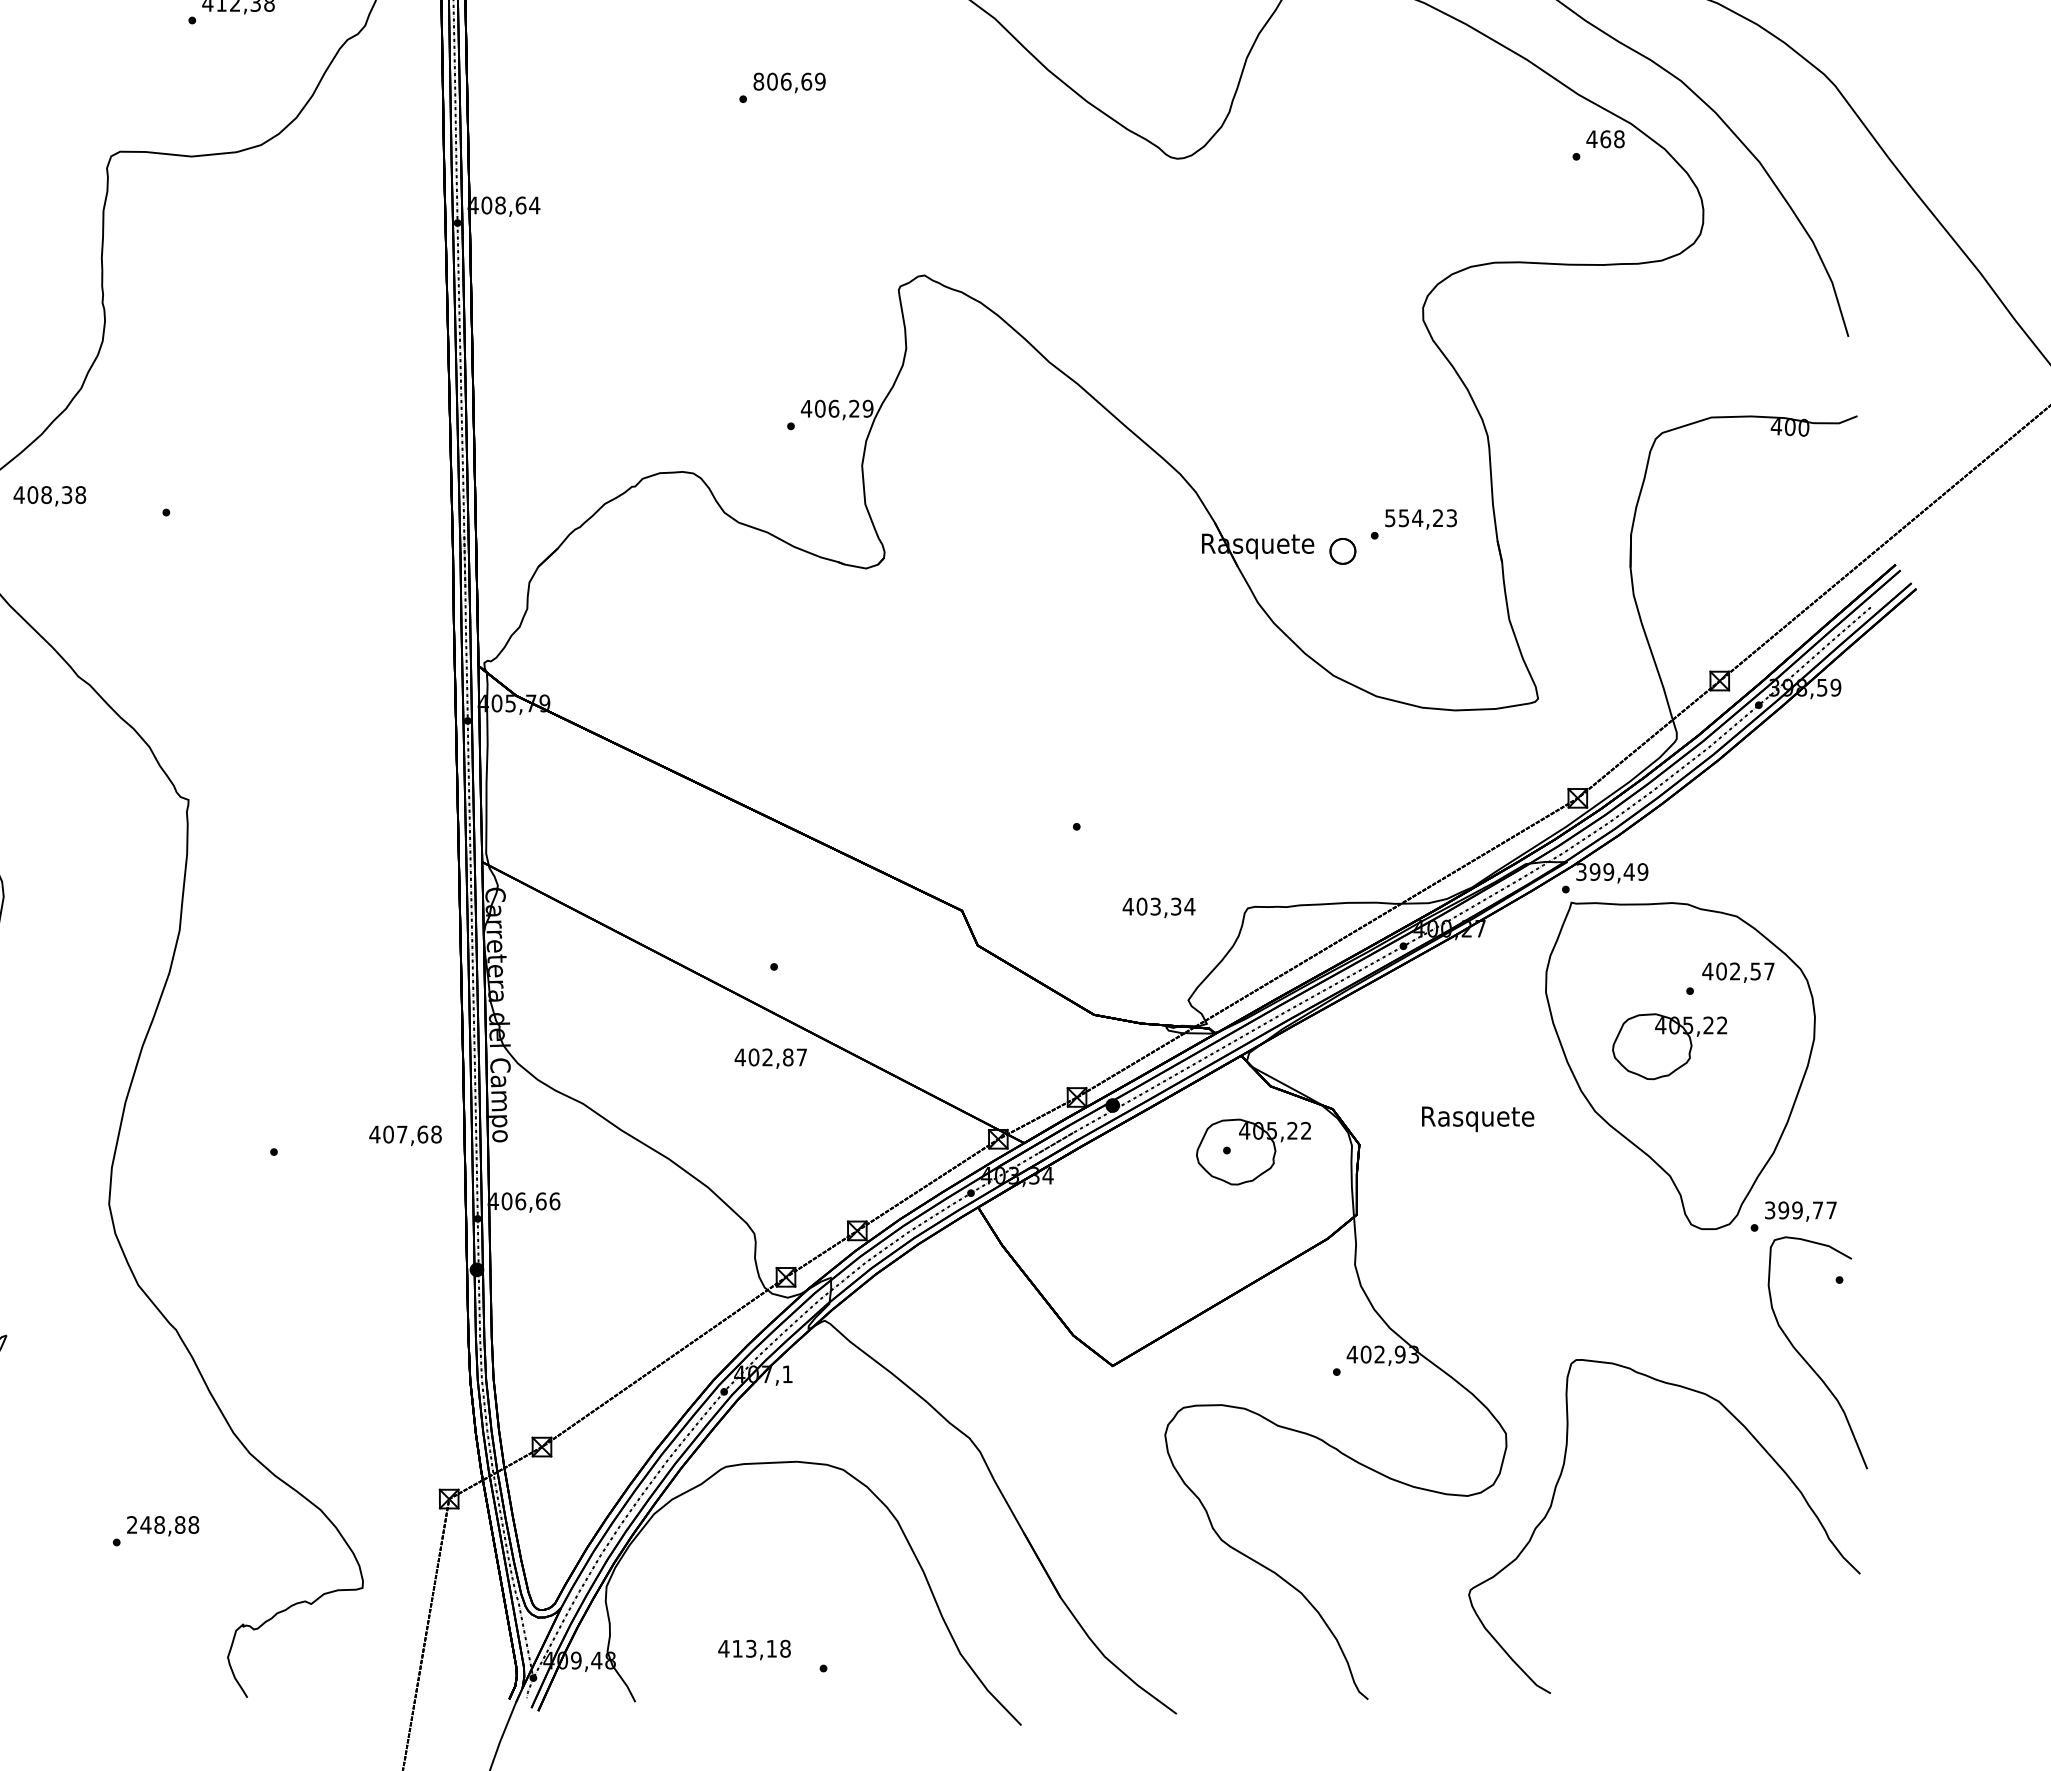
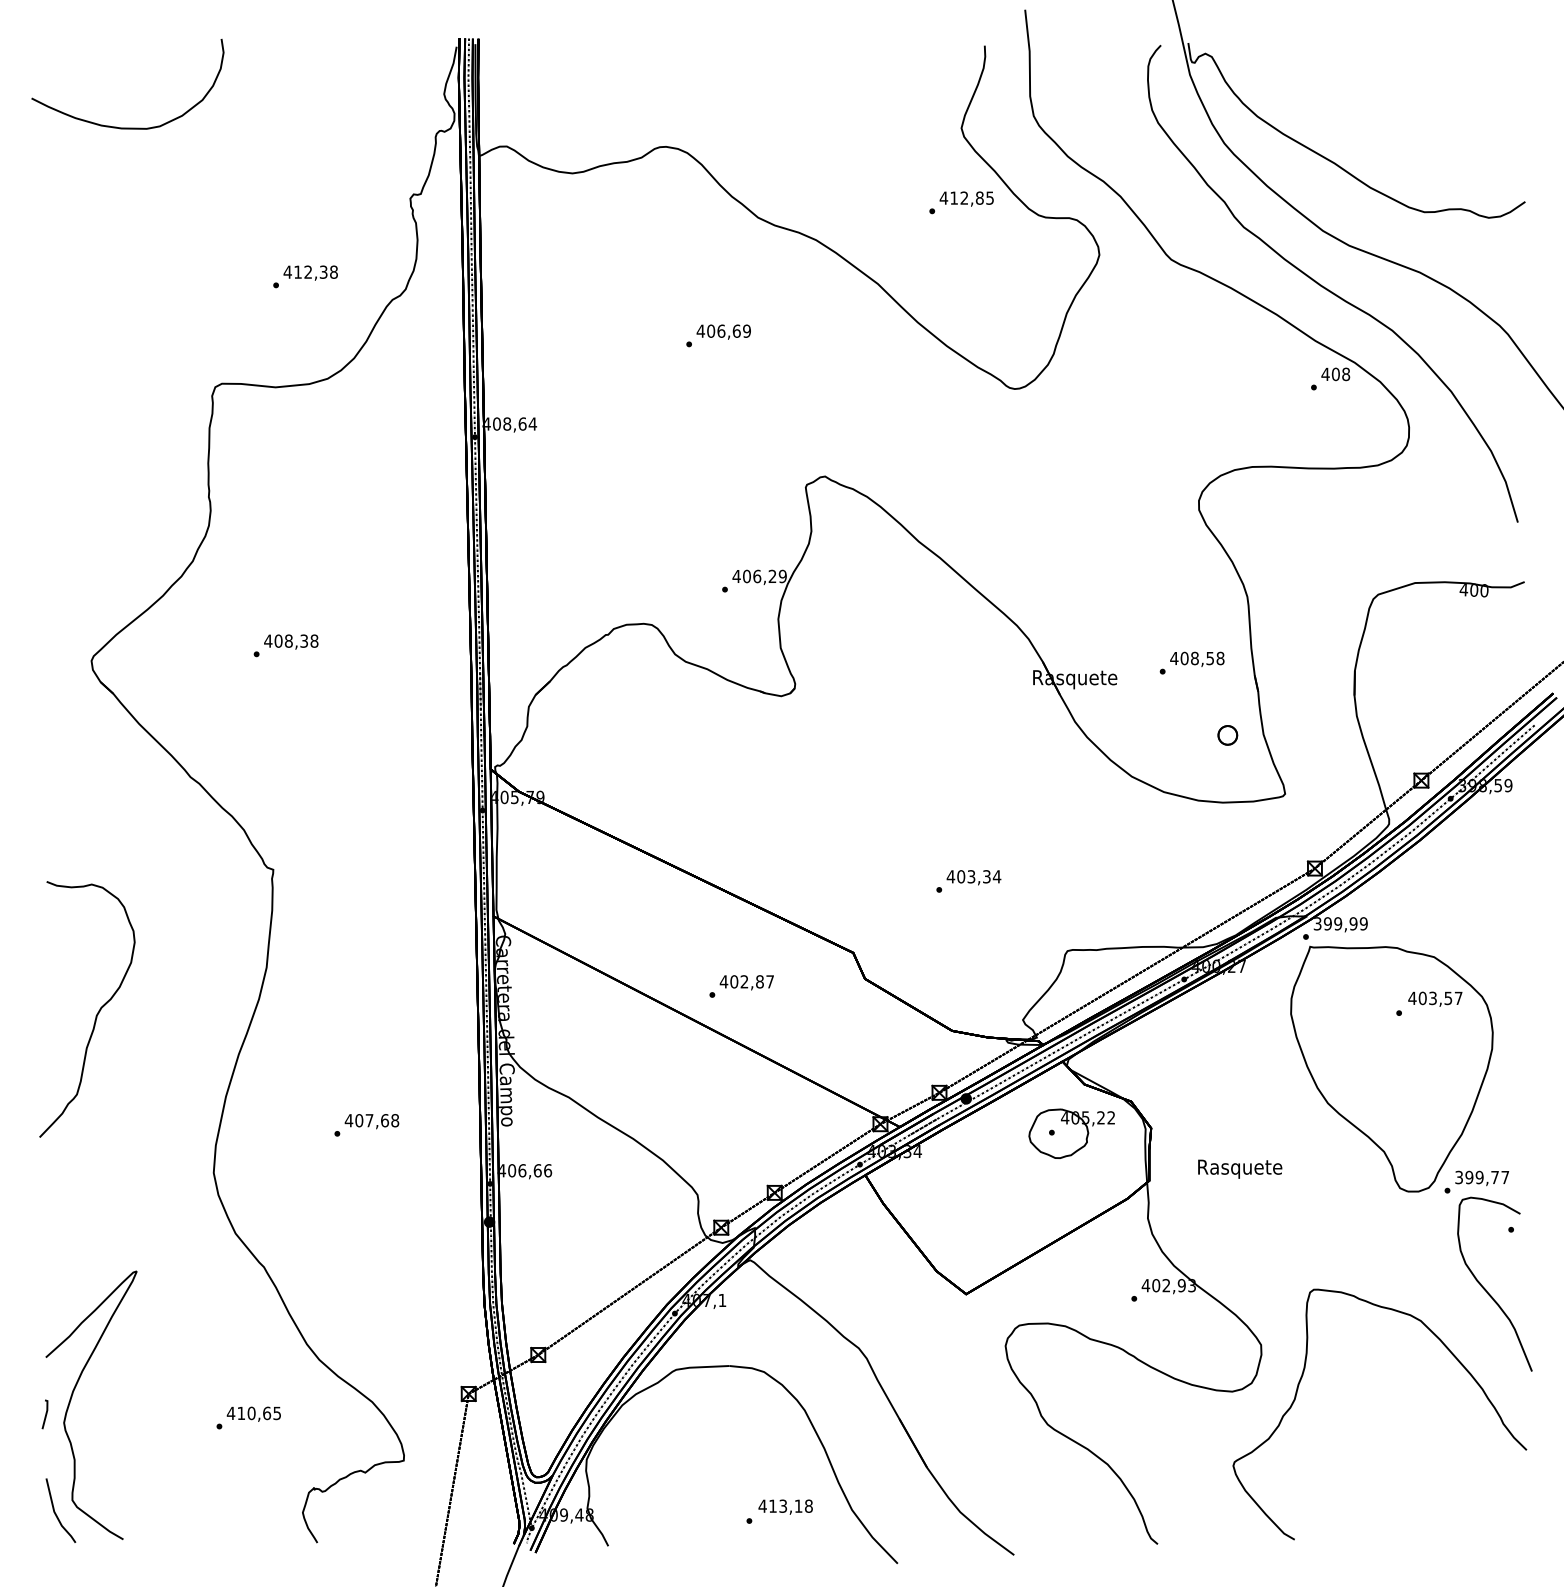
text: (758, 80) -> (700, 330), 806,69 -> 406,69
text: (1605, 138) -> (1335, 373), 468 -> 408
text: (50, 495) -> (291, 641), moved
text: (1421, 518) -> (1197, 658), 554,23 -> 408,58
part: (1342, 551) -> (1227, 735), moved
text: (1629, 871) -> (1353, 923), 399,49 -> 399,99
text: (1158, 907) -> (973, 877), moved
text: (1734, 971) -> (1432, 998), 402,57 -> 403,57
part: (1669, 1046) -> (1383, 1054), removed
text: (770, 1058) -> (746, 982), moved
text: (1478, 1118) -> (1240, 1168), moved
text: (404, 1135) -> (371, 1121), moved
text: (162, 1525) -> (253, 1413), 248,88 -> 410,65
text: (754, 1649) -> (785, 1506), moved

